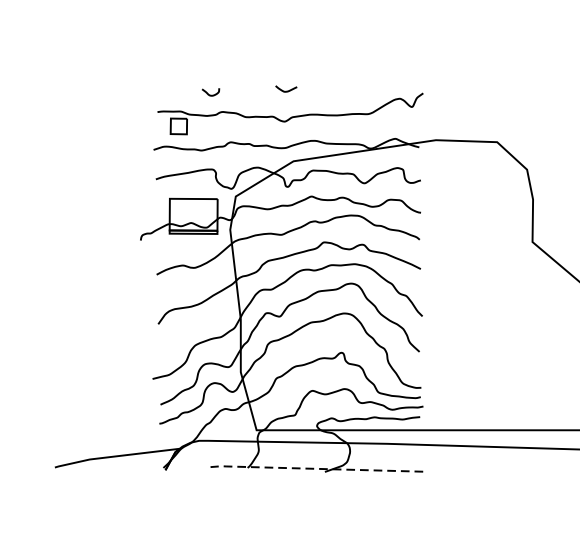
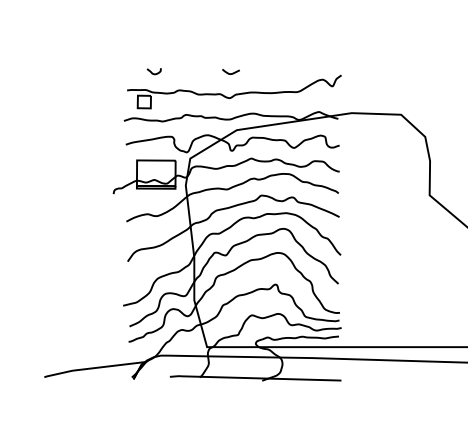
curve: (208, 93) -> (152, 72), moved
line: (314, 469) -> (253, 378), dashed -> solid

